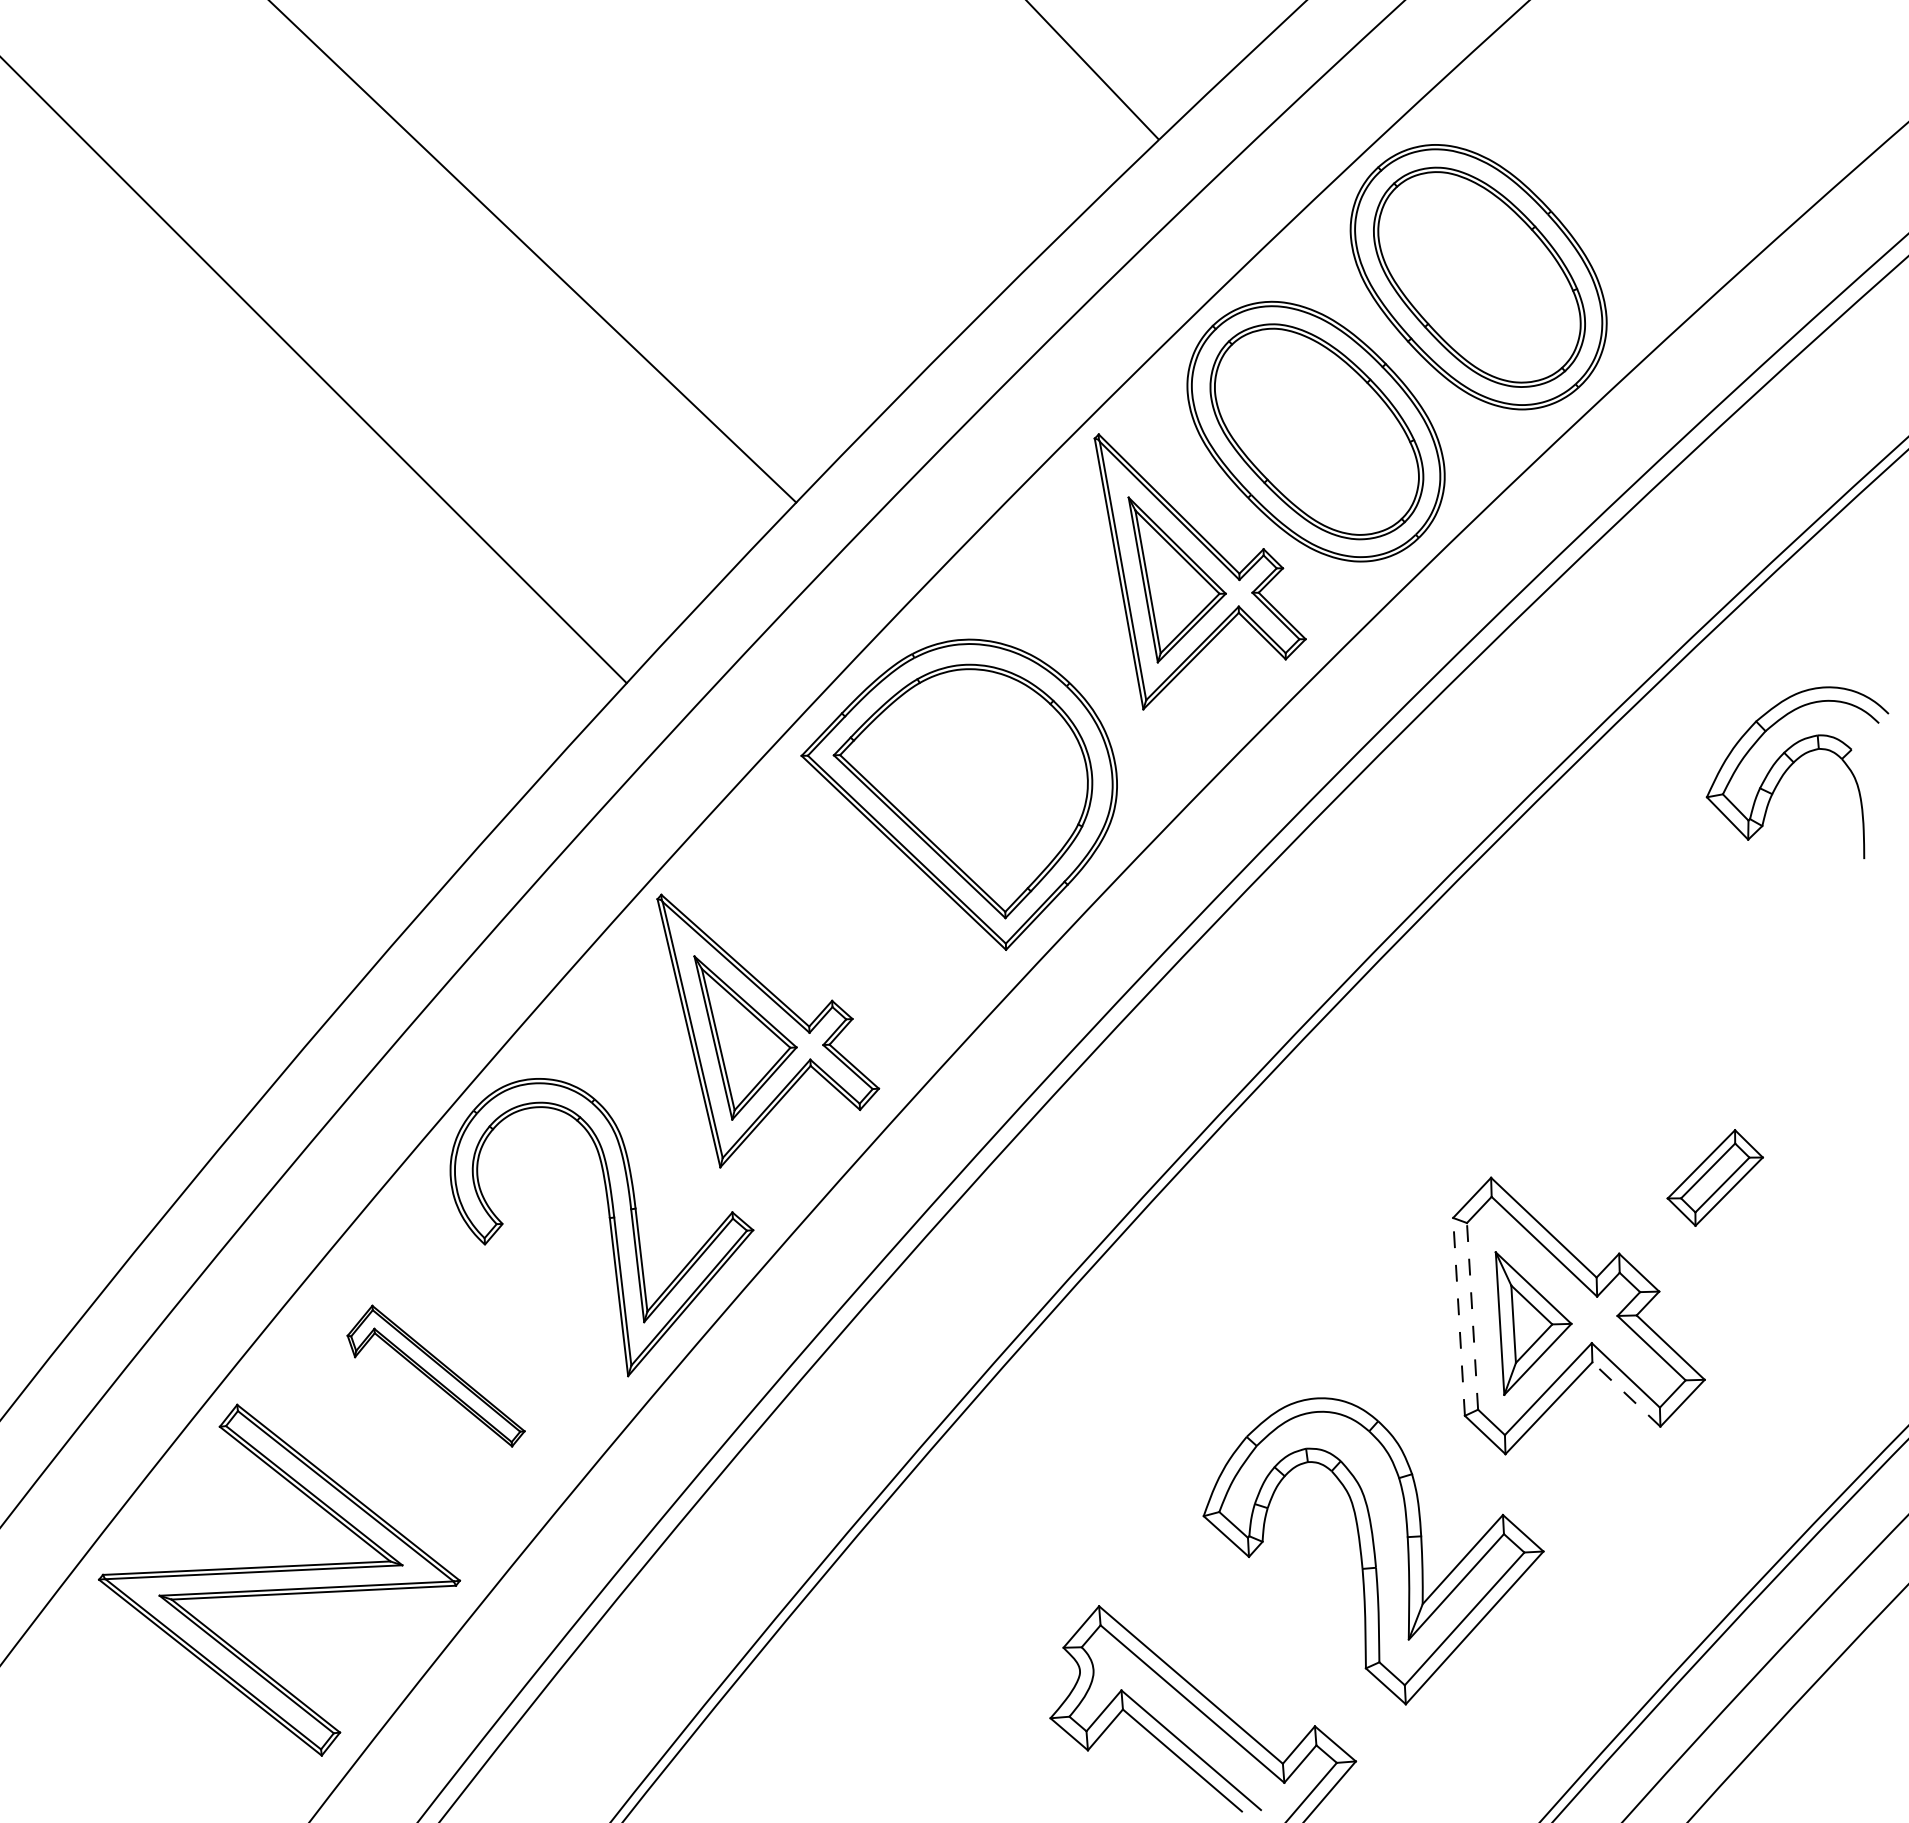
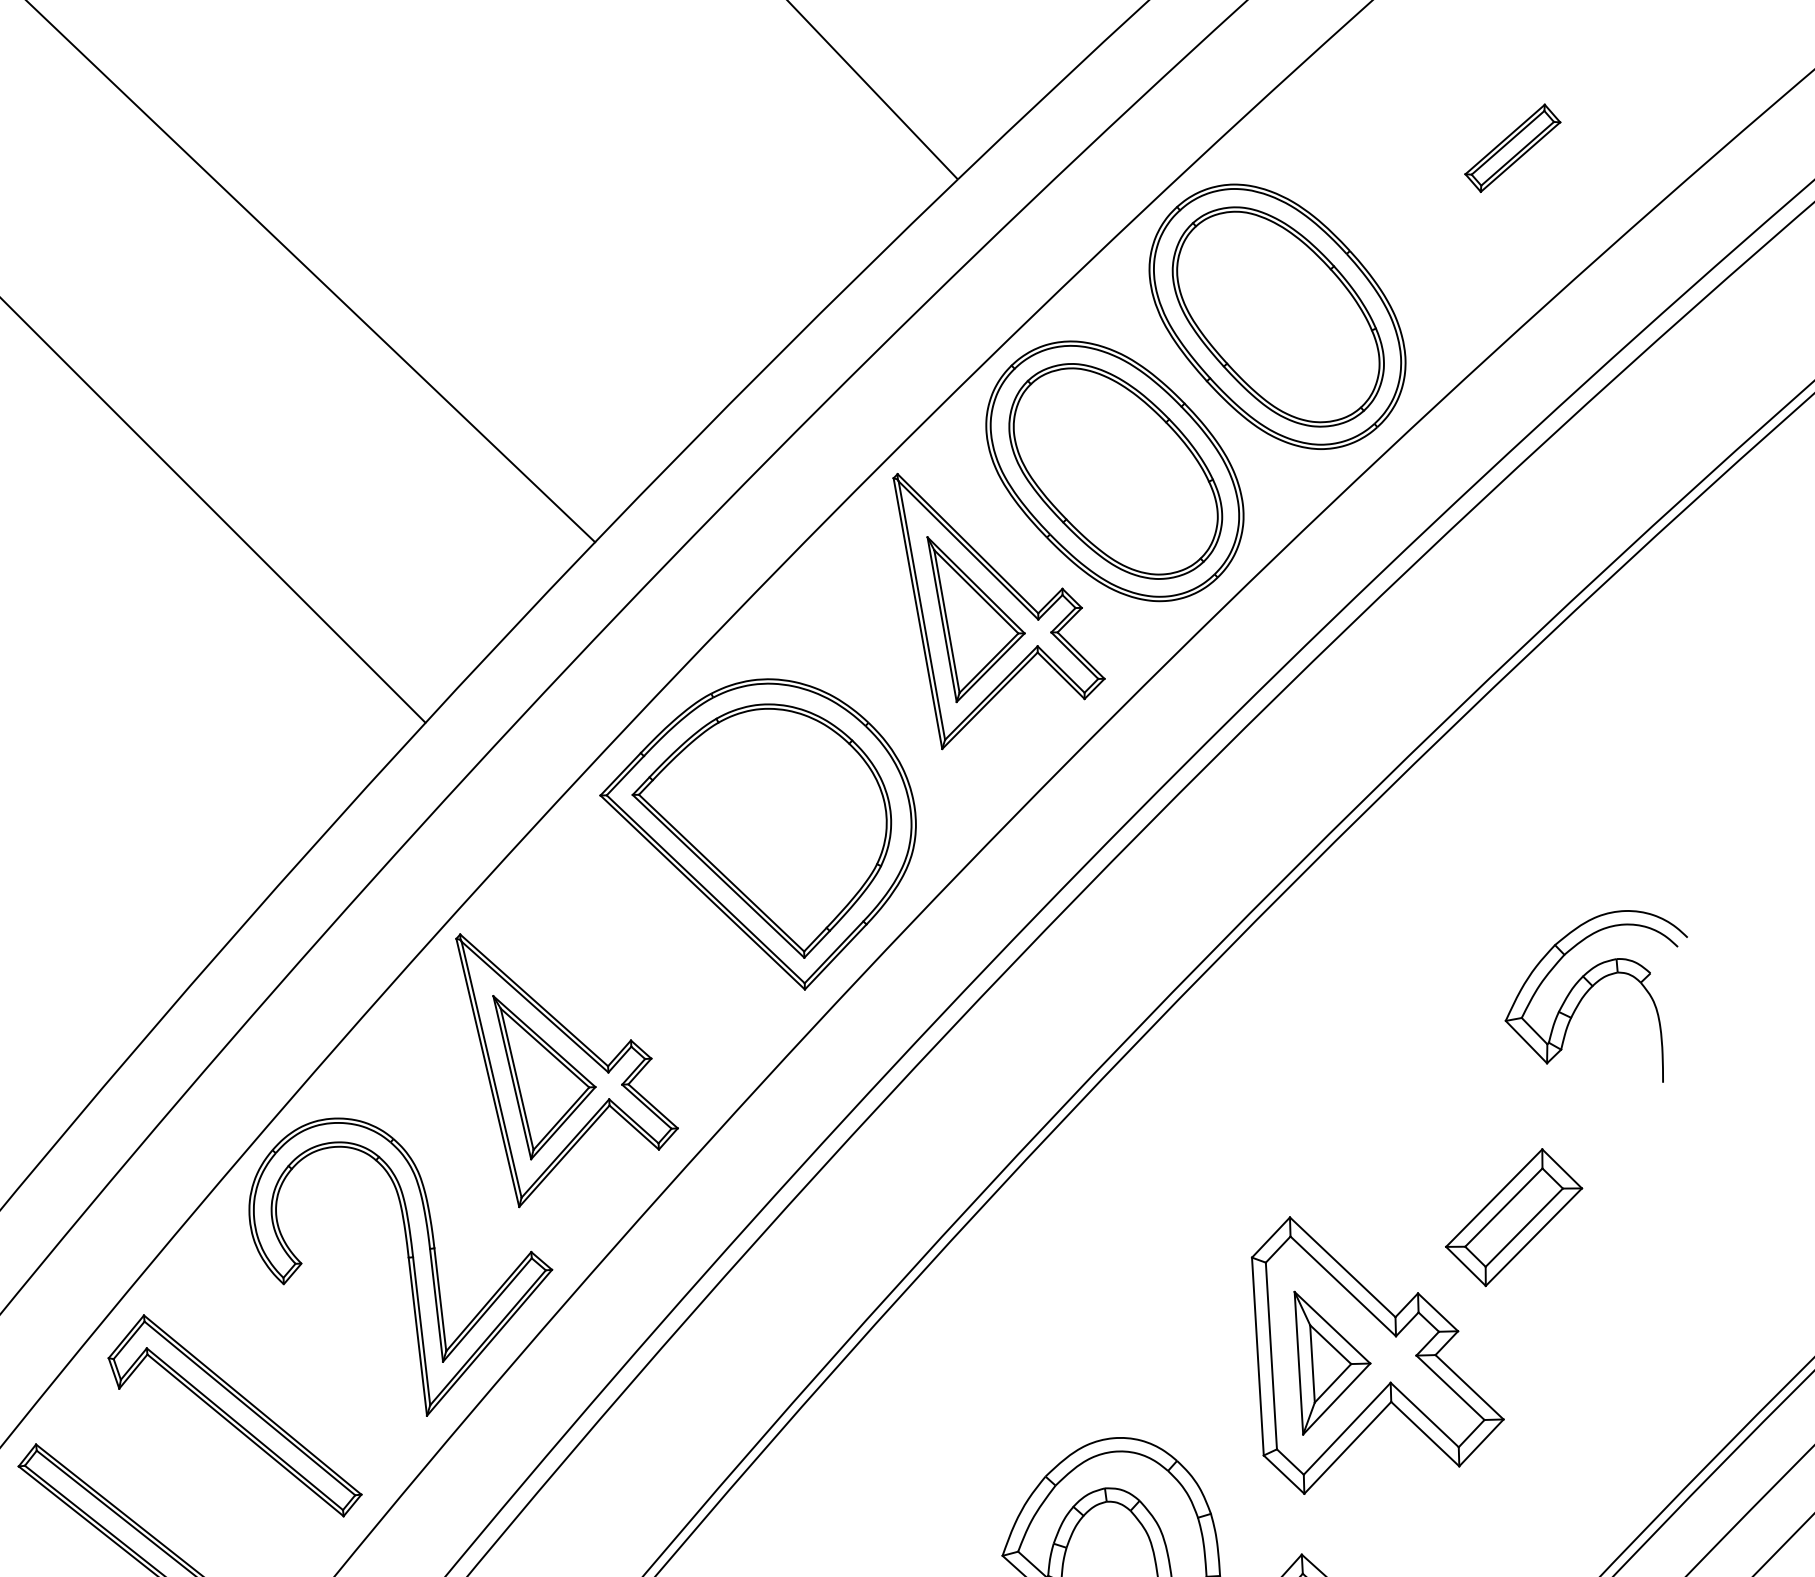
part: (1713, 108) -> (1512, 148), added
part: (1791, 766) -> (1590, 990), moved
part: (1715, 1177) -> (1514, 1217), size x1.43
line: (1459, 1316) -> (1258, 1356), dashed -> solid
line: (1472, 1316) -> (1271, 1356), dashed -> solid
part: (435, 1375) -> (234, 1415), size x1.43
line: (1626, 1394) -> (1425, 1434), dashed -> solid

